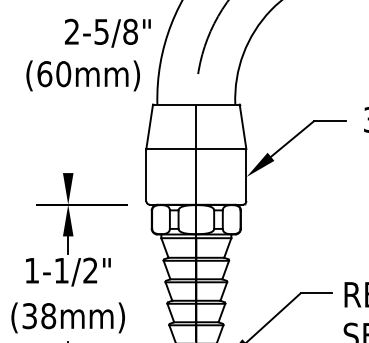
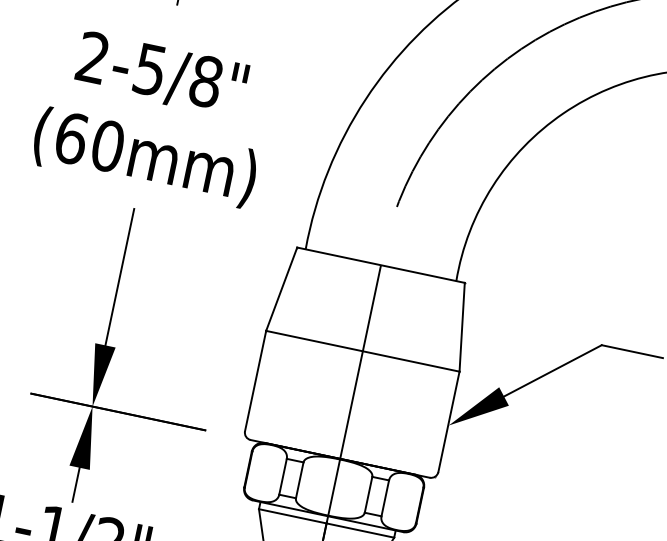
text: (107, 32) -> (161, 73), moved
text: (82, 75) -> (143, 156), moved
line: (68, 137) -> (120, 276), added

